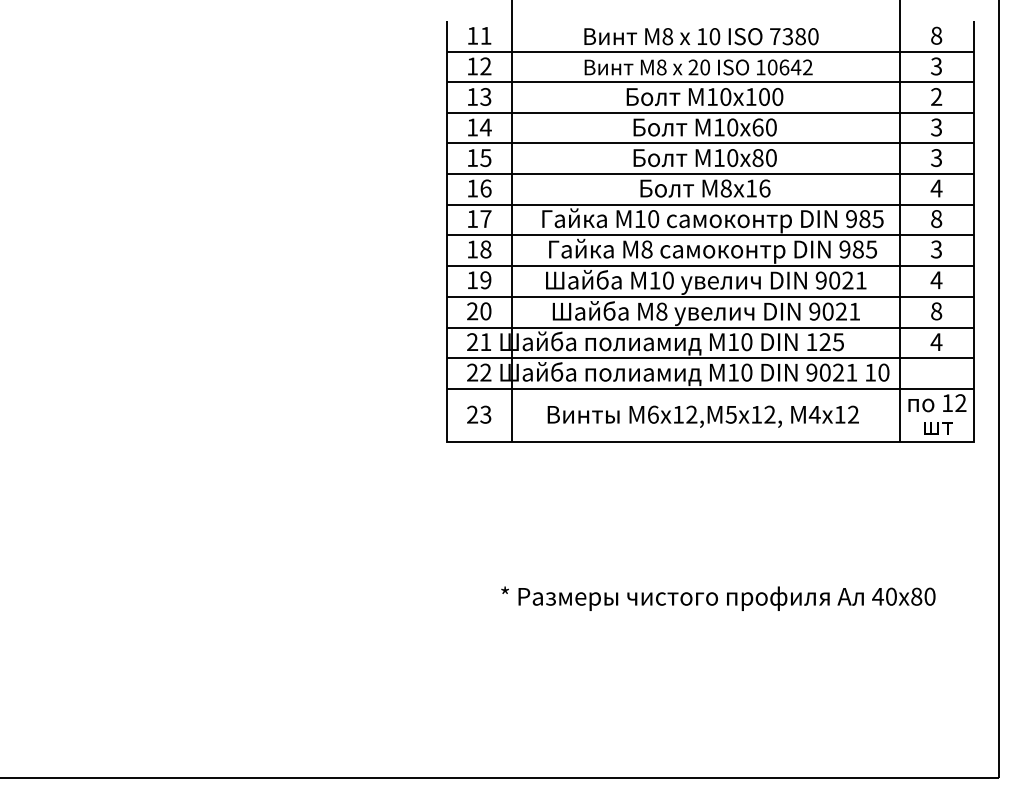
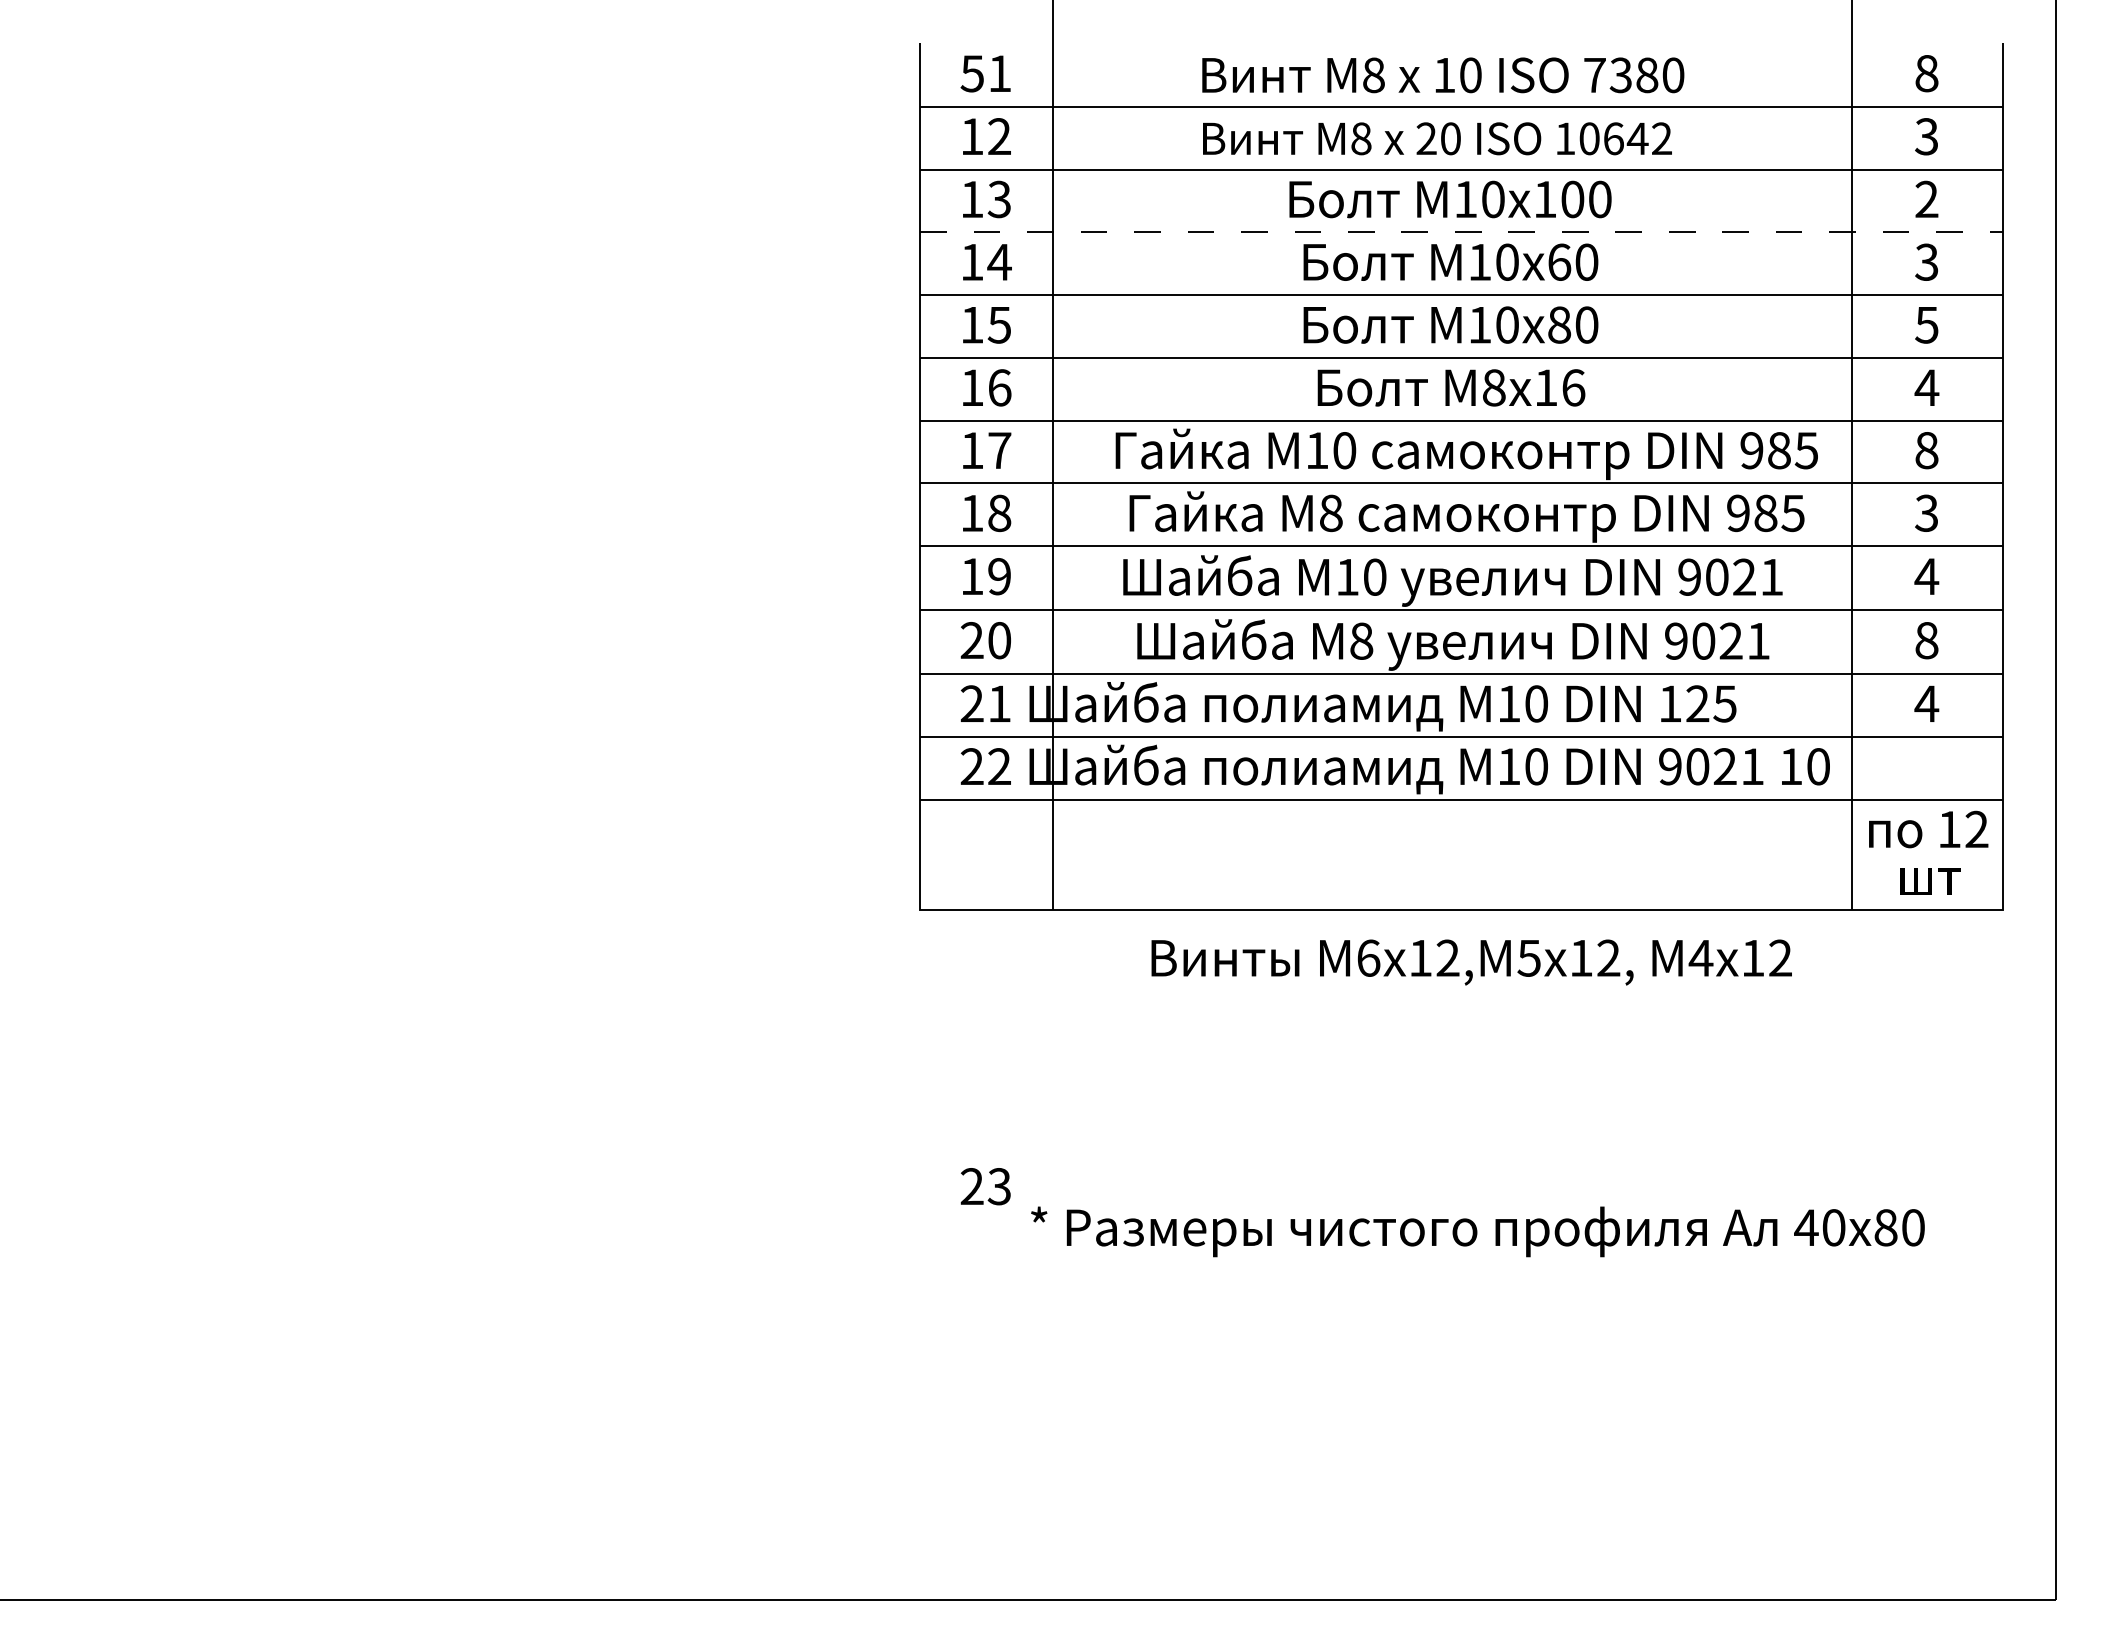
text: (472, 35) -> (972, 72), 11 -> 51
line: (710, 112) -> (1461, 231), solid -> dashed
text: (936, 157) -> (1926, 323), 3 -> 5
text: (479, 414) -> (986, 1186), moved
text: (702, 416) -> (1469, 961), moved

